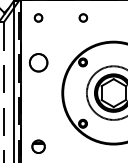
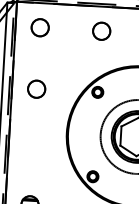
part: (38, 17) -> (40, 27), size x1.67
part: (83, 17) -> (101, 30), size x1.67
circle: (38, 62) -> (36, 88), size x0.71

